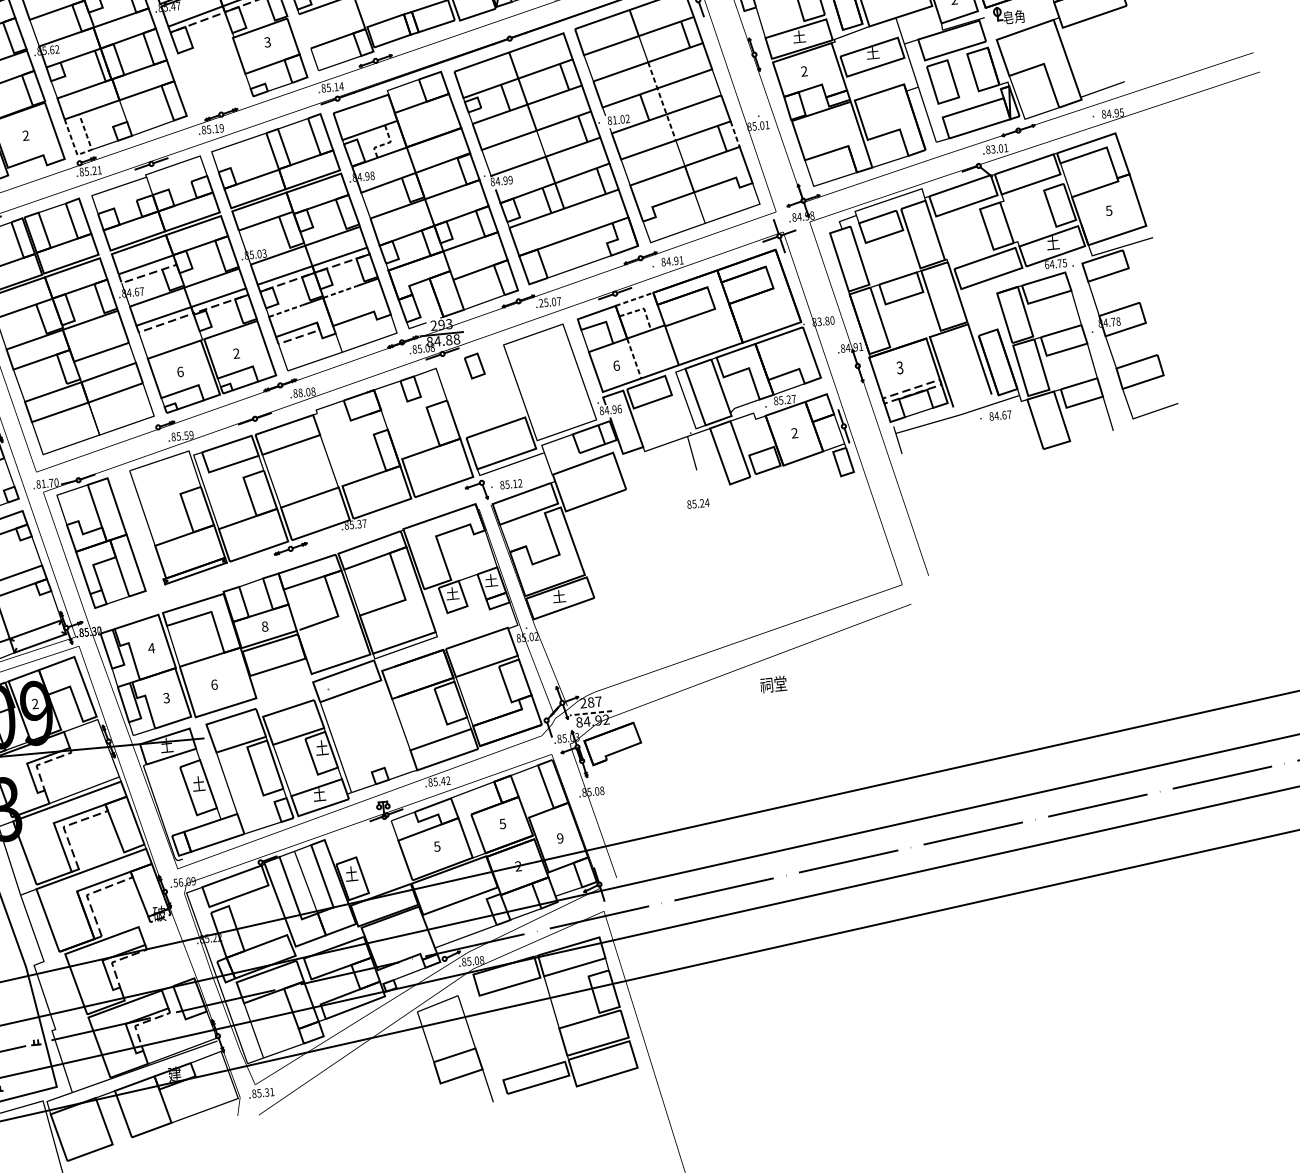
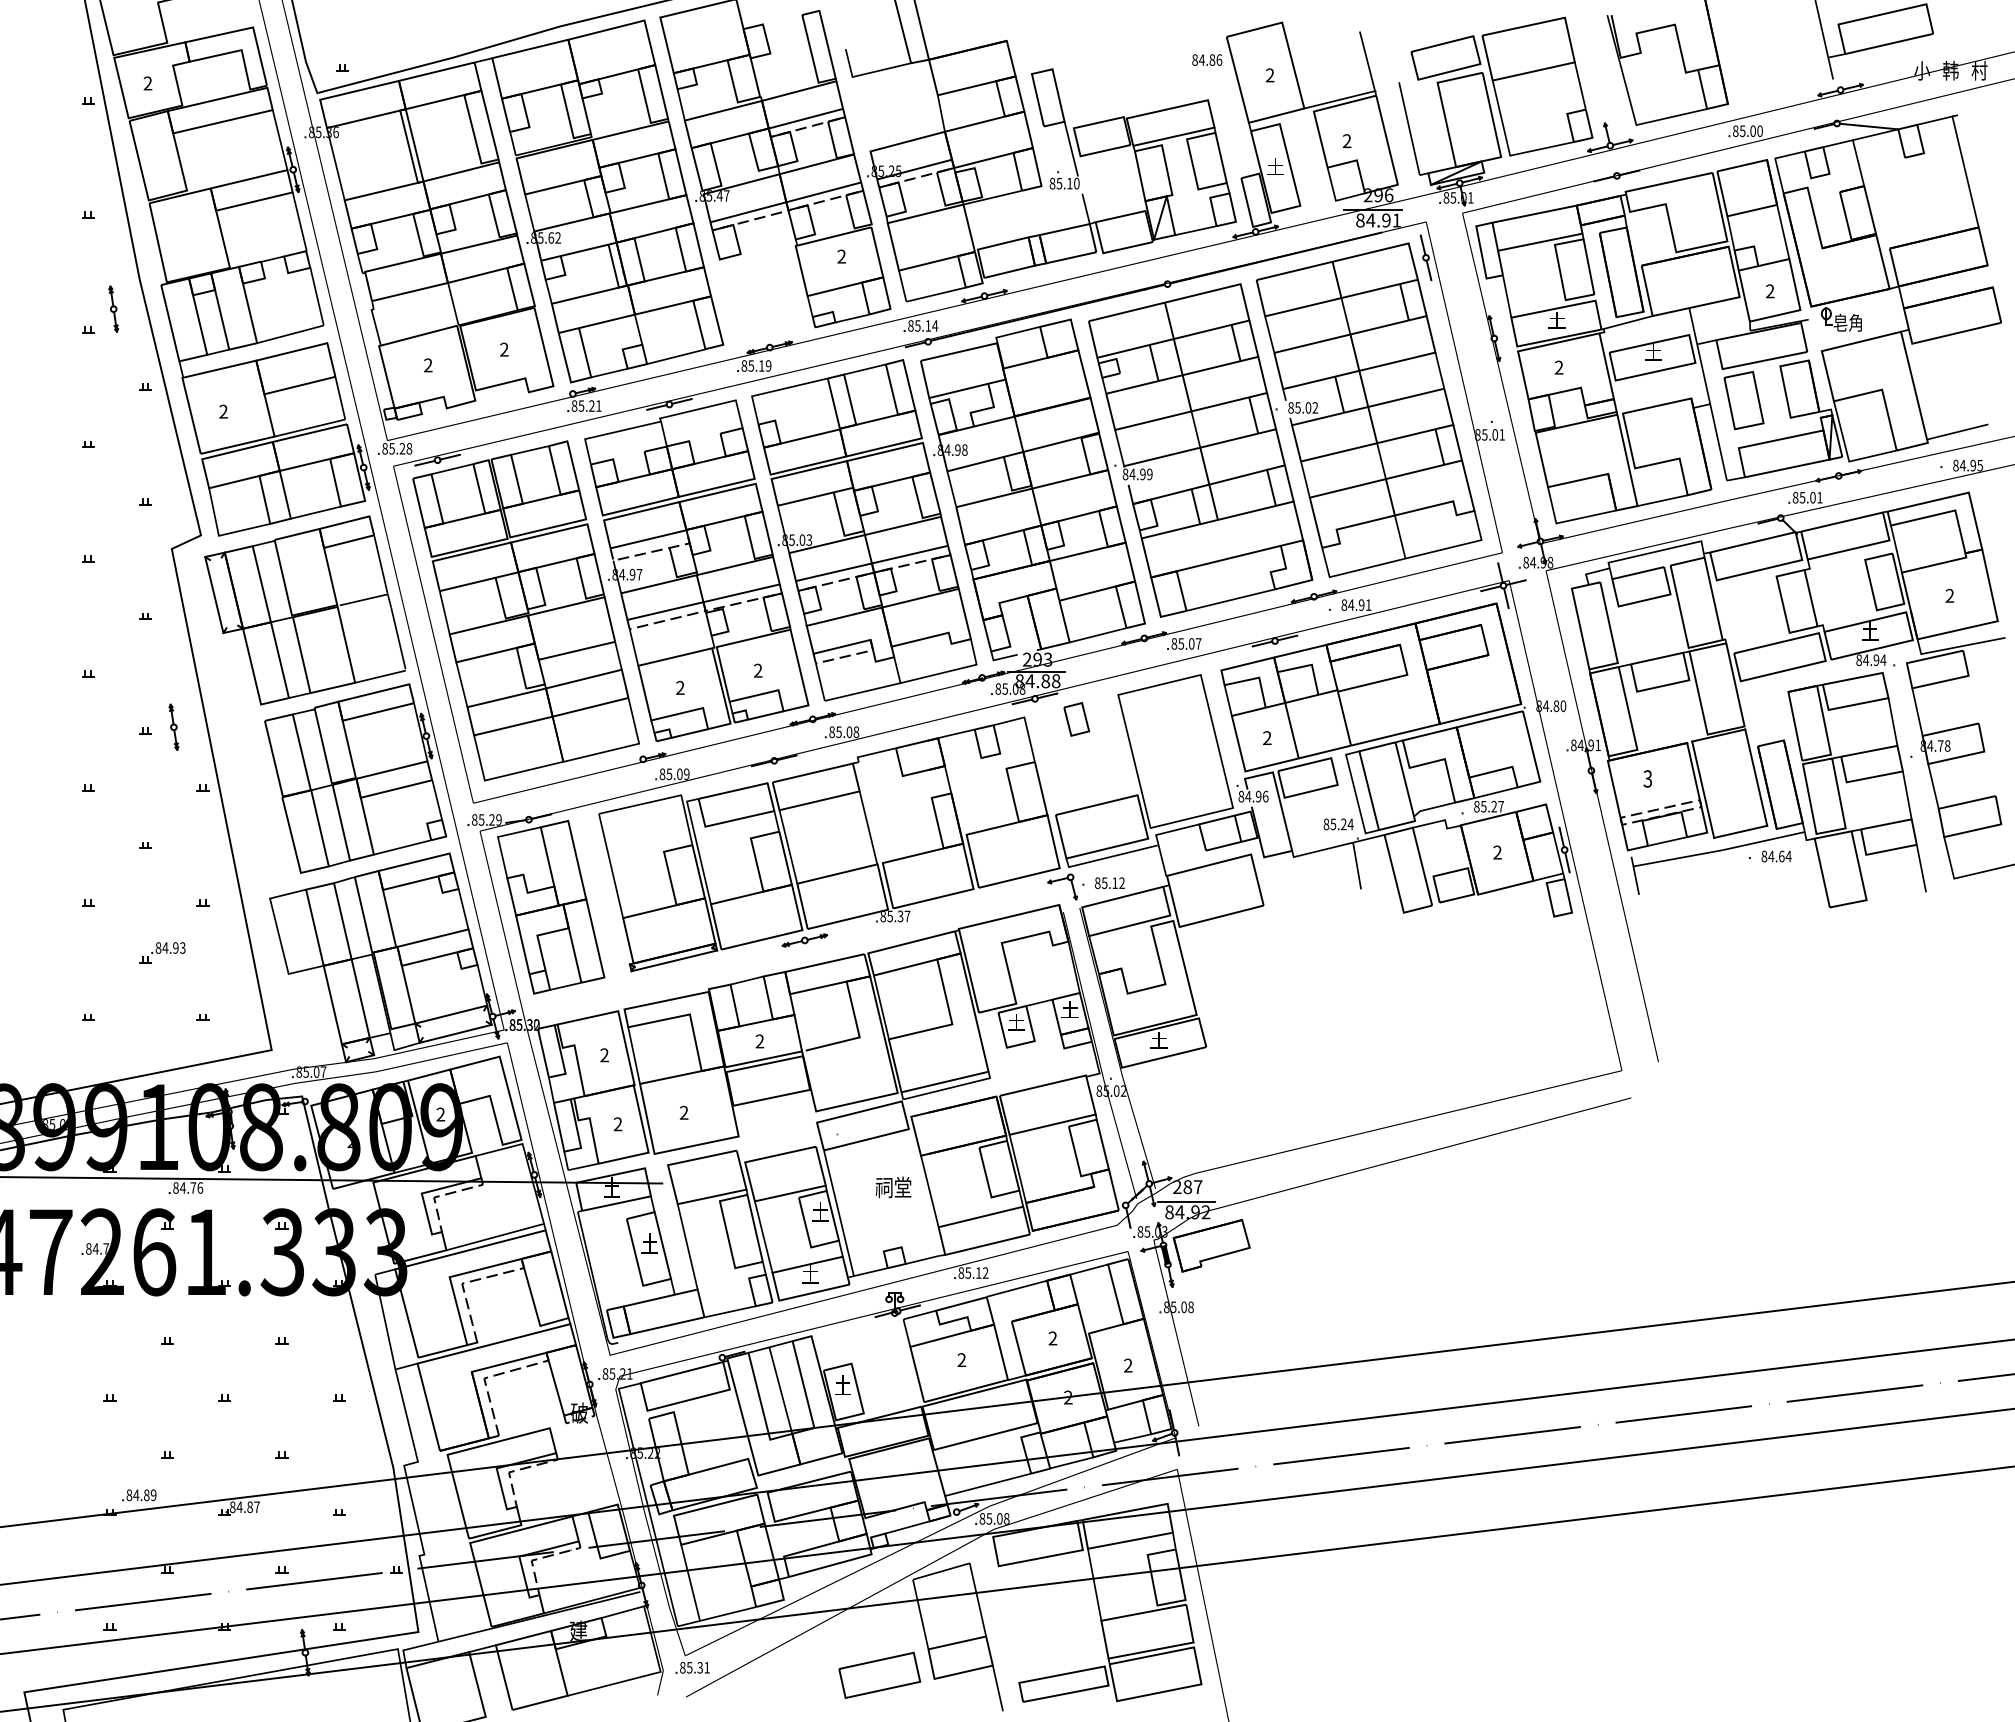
line: (304, 31) -> (892, 246), added
text: (267, 42) -> (841, 256), 3 -> 2
line: (661, 101) -> (1363, 388), dashed -> solid
text: (614, 119) -> (1297, 407), 81.02 -> 85.02
line: (735, 134) -> (1457, 443), dashed -> solid
line: (386, 143) -> (987, 408), dashed -> solid
text: (993, 148) -> (1802, 496), 83.01 -> 85.01
line: (84, 152) -> (581, 379), dashed -> solid
text: (1108, 210) -> (1949, 595), 5 -> 2
text: (1056, 264) -> (1871, 660), 64.75 -> 84.94
text: (136, 291) -> (632, 574), 84.67 -> 84.97
line: (339, 291) -> (905, 601), dashed -> solid
line: (634, 299) -> (1300, 651), dashed -> solid
text: (541, 302) -> (1174, 643), 25.07 -> 85.07
line: (643, 309) -> (1310, 665), dashed -> solid
line: (285, 311) -> (829, 620), dashed -> solid
text: (820, 321) -> (1546, 706), 83.80 -> 84.80
line: (633, 358) -> (1291, 730), dashed -> solid
text: (616, 366) -> (1267, 738), 6 -> 2
text: (180, 371) -> (680, 687), 6 -> 2
text: (300, 392) -> (838, 731), 88.08 -> 85.08
line: (972, 399) -> (1740, 831), added
text: (1009, 414) -> (1788, 856), 84.67 -> 84.64
text: (186, 435) -> (679, 773), 85.59 -> 85.09
text: (49, 482) -> (489, 819), 81.70 -> 85.29
text: (698, 503) -> (1338, 824), moved
text: (264, 626) -> (759, 1041), 8 -> 2
text: (151, 648) -> (604, 1055), 4 -> 2
text: (213, 684) -> (683, 1112), 6 -> 2
text: (773, 684) -> (893, 1187), moved
text: (166, 698) -> (617, 1124), 3 -> 2
line: (591, 713) -> (1186, 1201), dashed -> solid
text: (443, 780) -> (978, 1272), 85.42 -> 85.12
text: (502, 823) -> (1052, 1338), 5 -> 2
text: (560, 838) -> (1128, 1365), 9 -> 2
text: (437, 846) -> (961, 1360), 5 -> 2
text: (184, 881) -> (617, 1373), 56.09 -> 85.21
part: (399, 1084) -> (879, 1674), added

